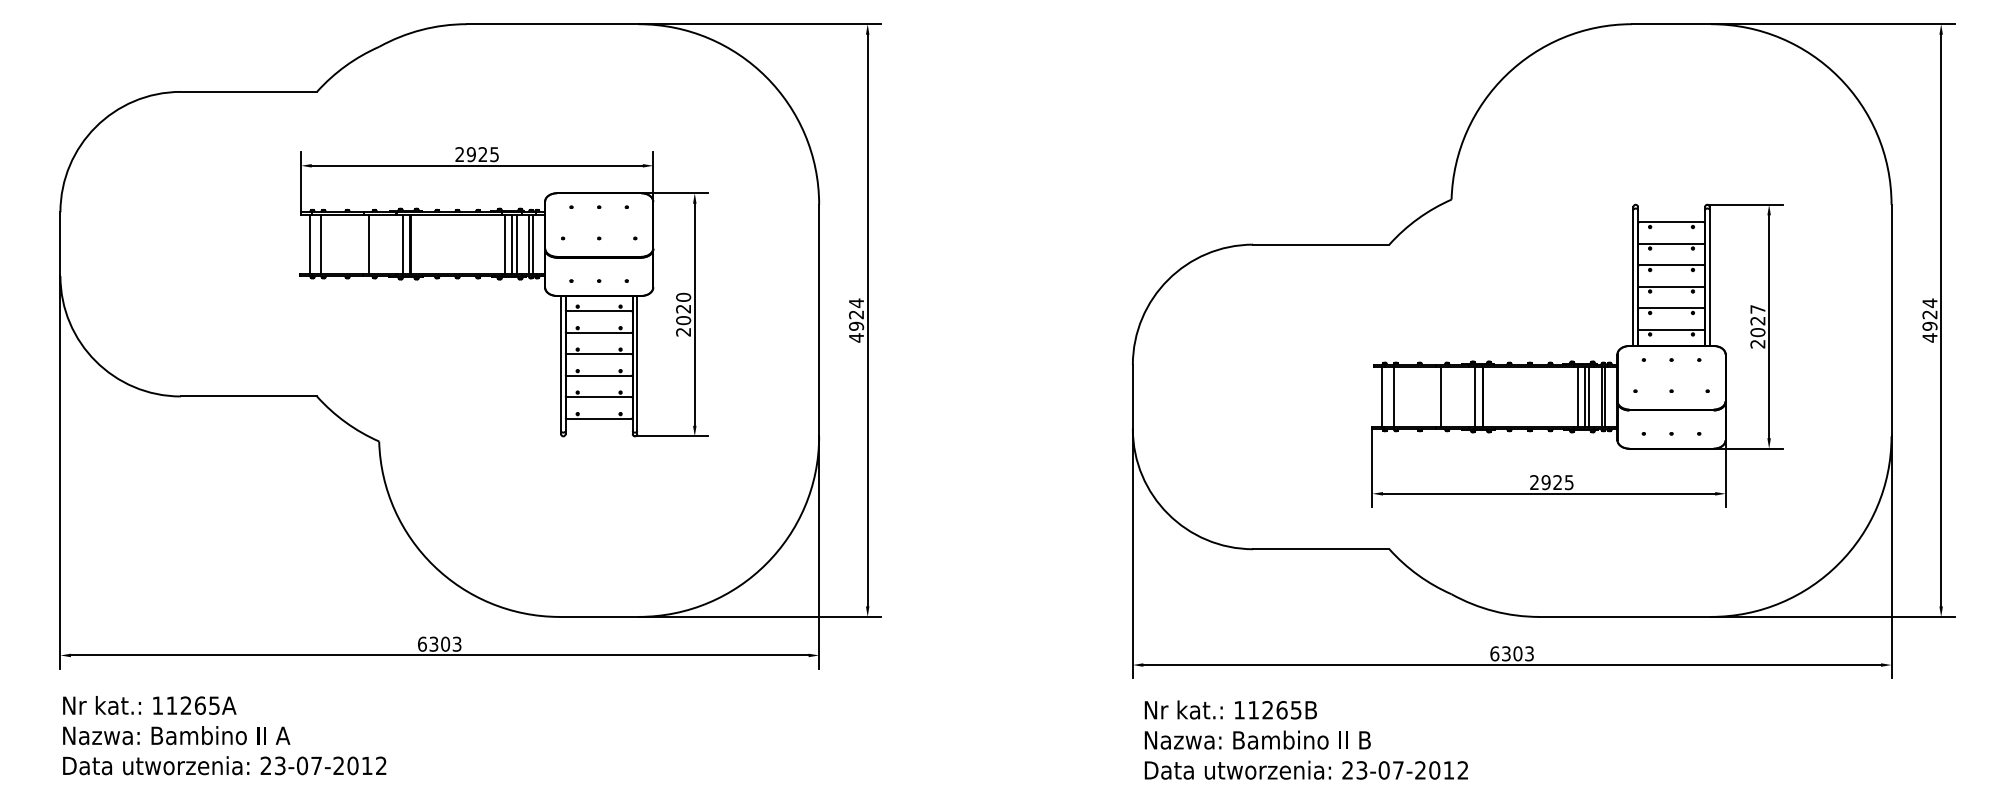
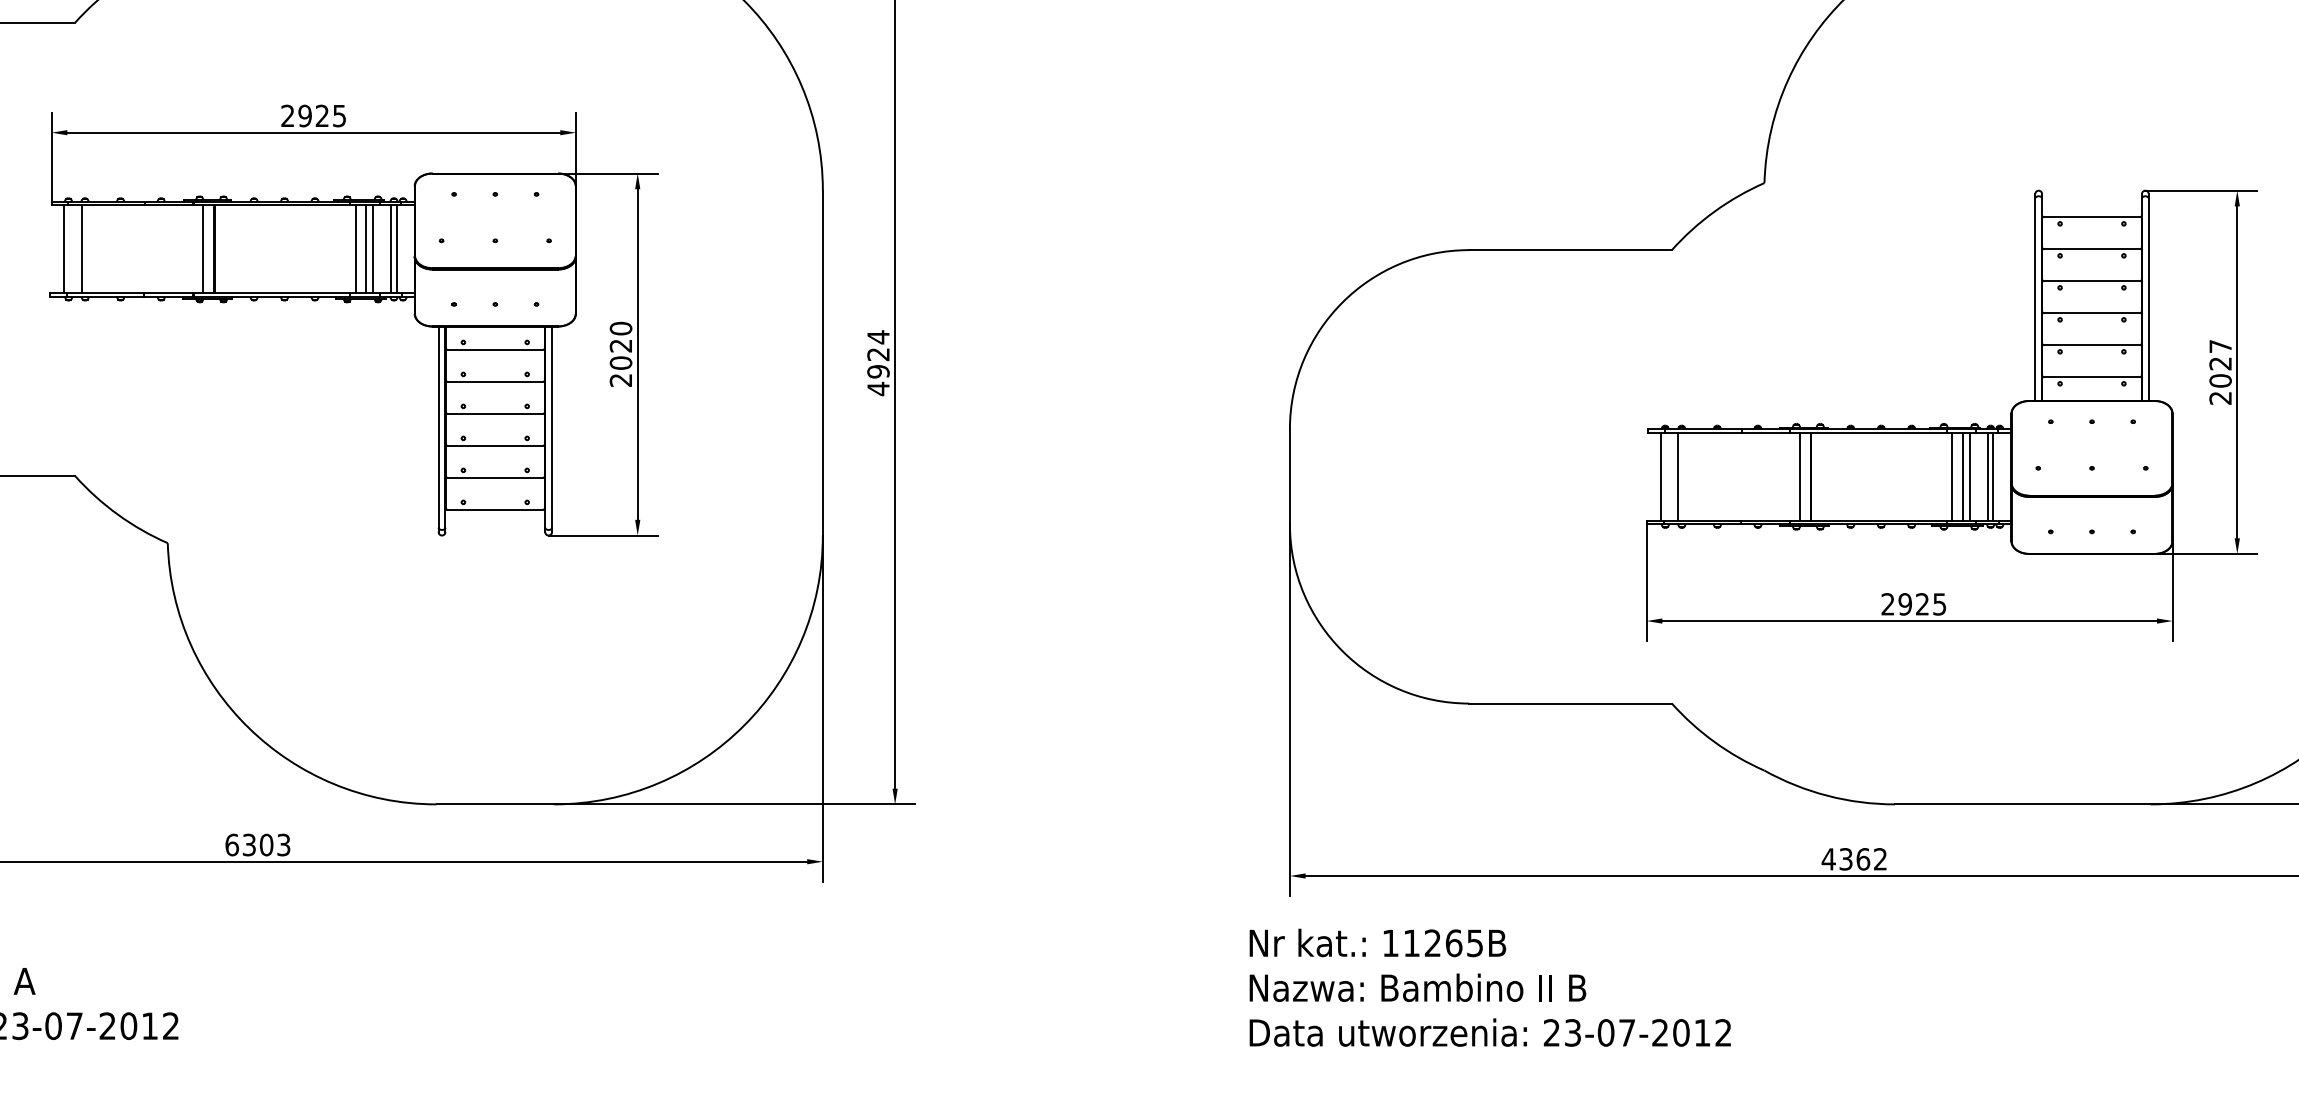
line: (368, 243) -> (151, 248), removed
line: (1441, 396) -> (1749, 476), removed
text: (1511, 653) -> (1853, 858), 6303 -> 4362
text: (1305, 739) -> (1488, 986), moved

